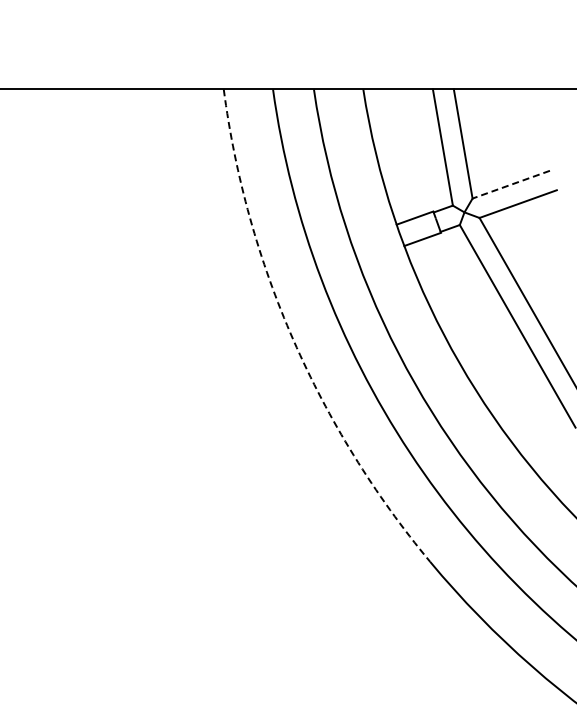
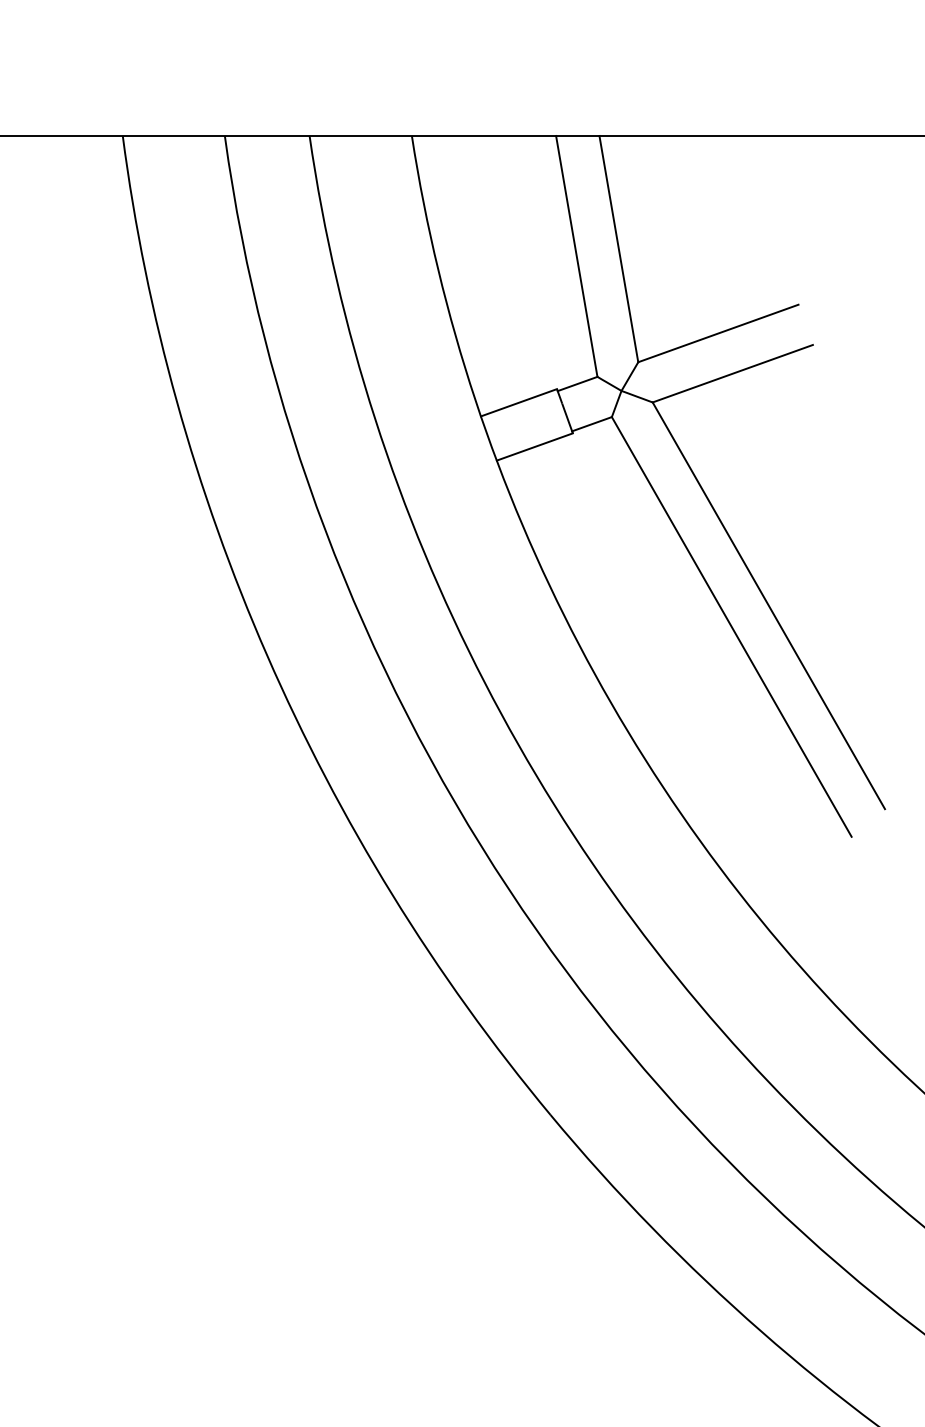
line: (510, 184) -> (716, 333), dashed -> solid
arc: (293, 340) -> (267, 656), dashed -> solid

